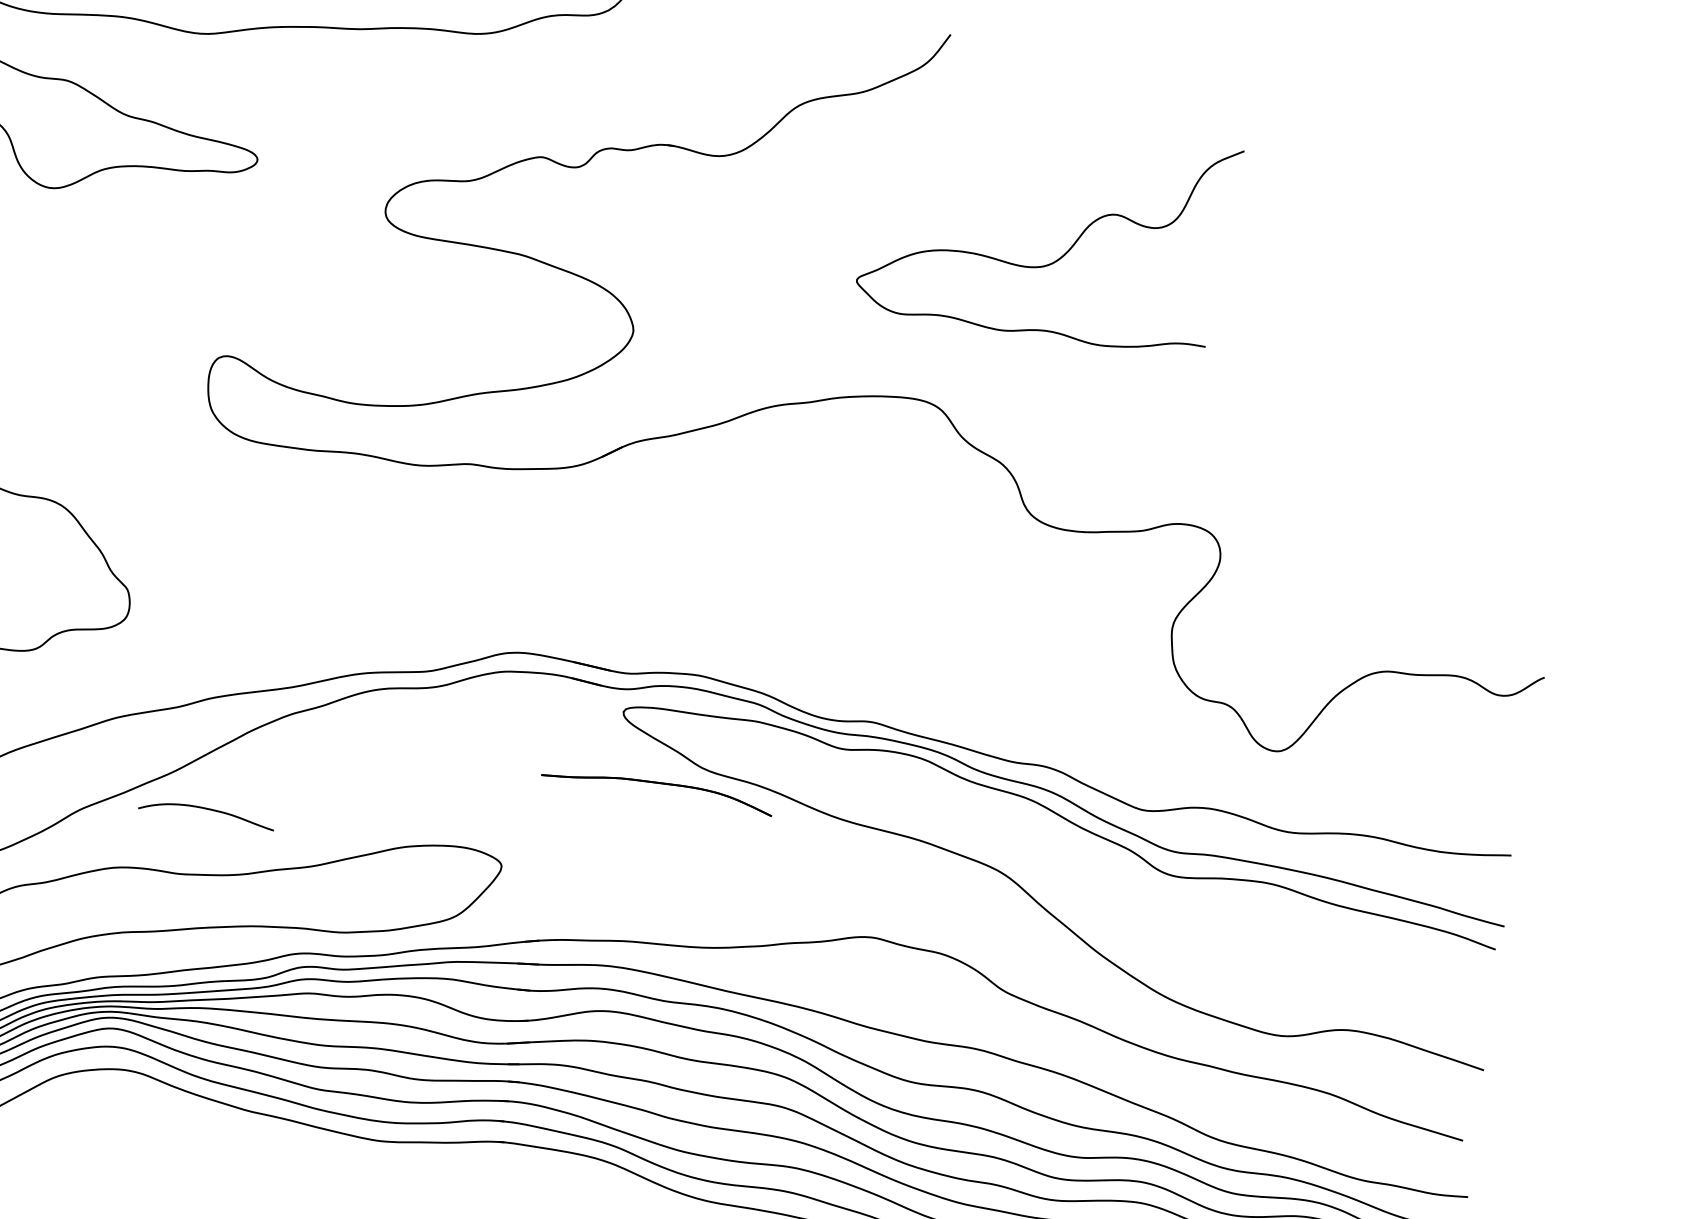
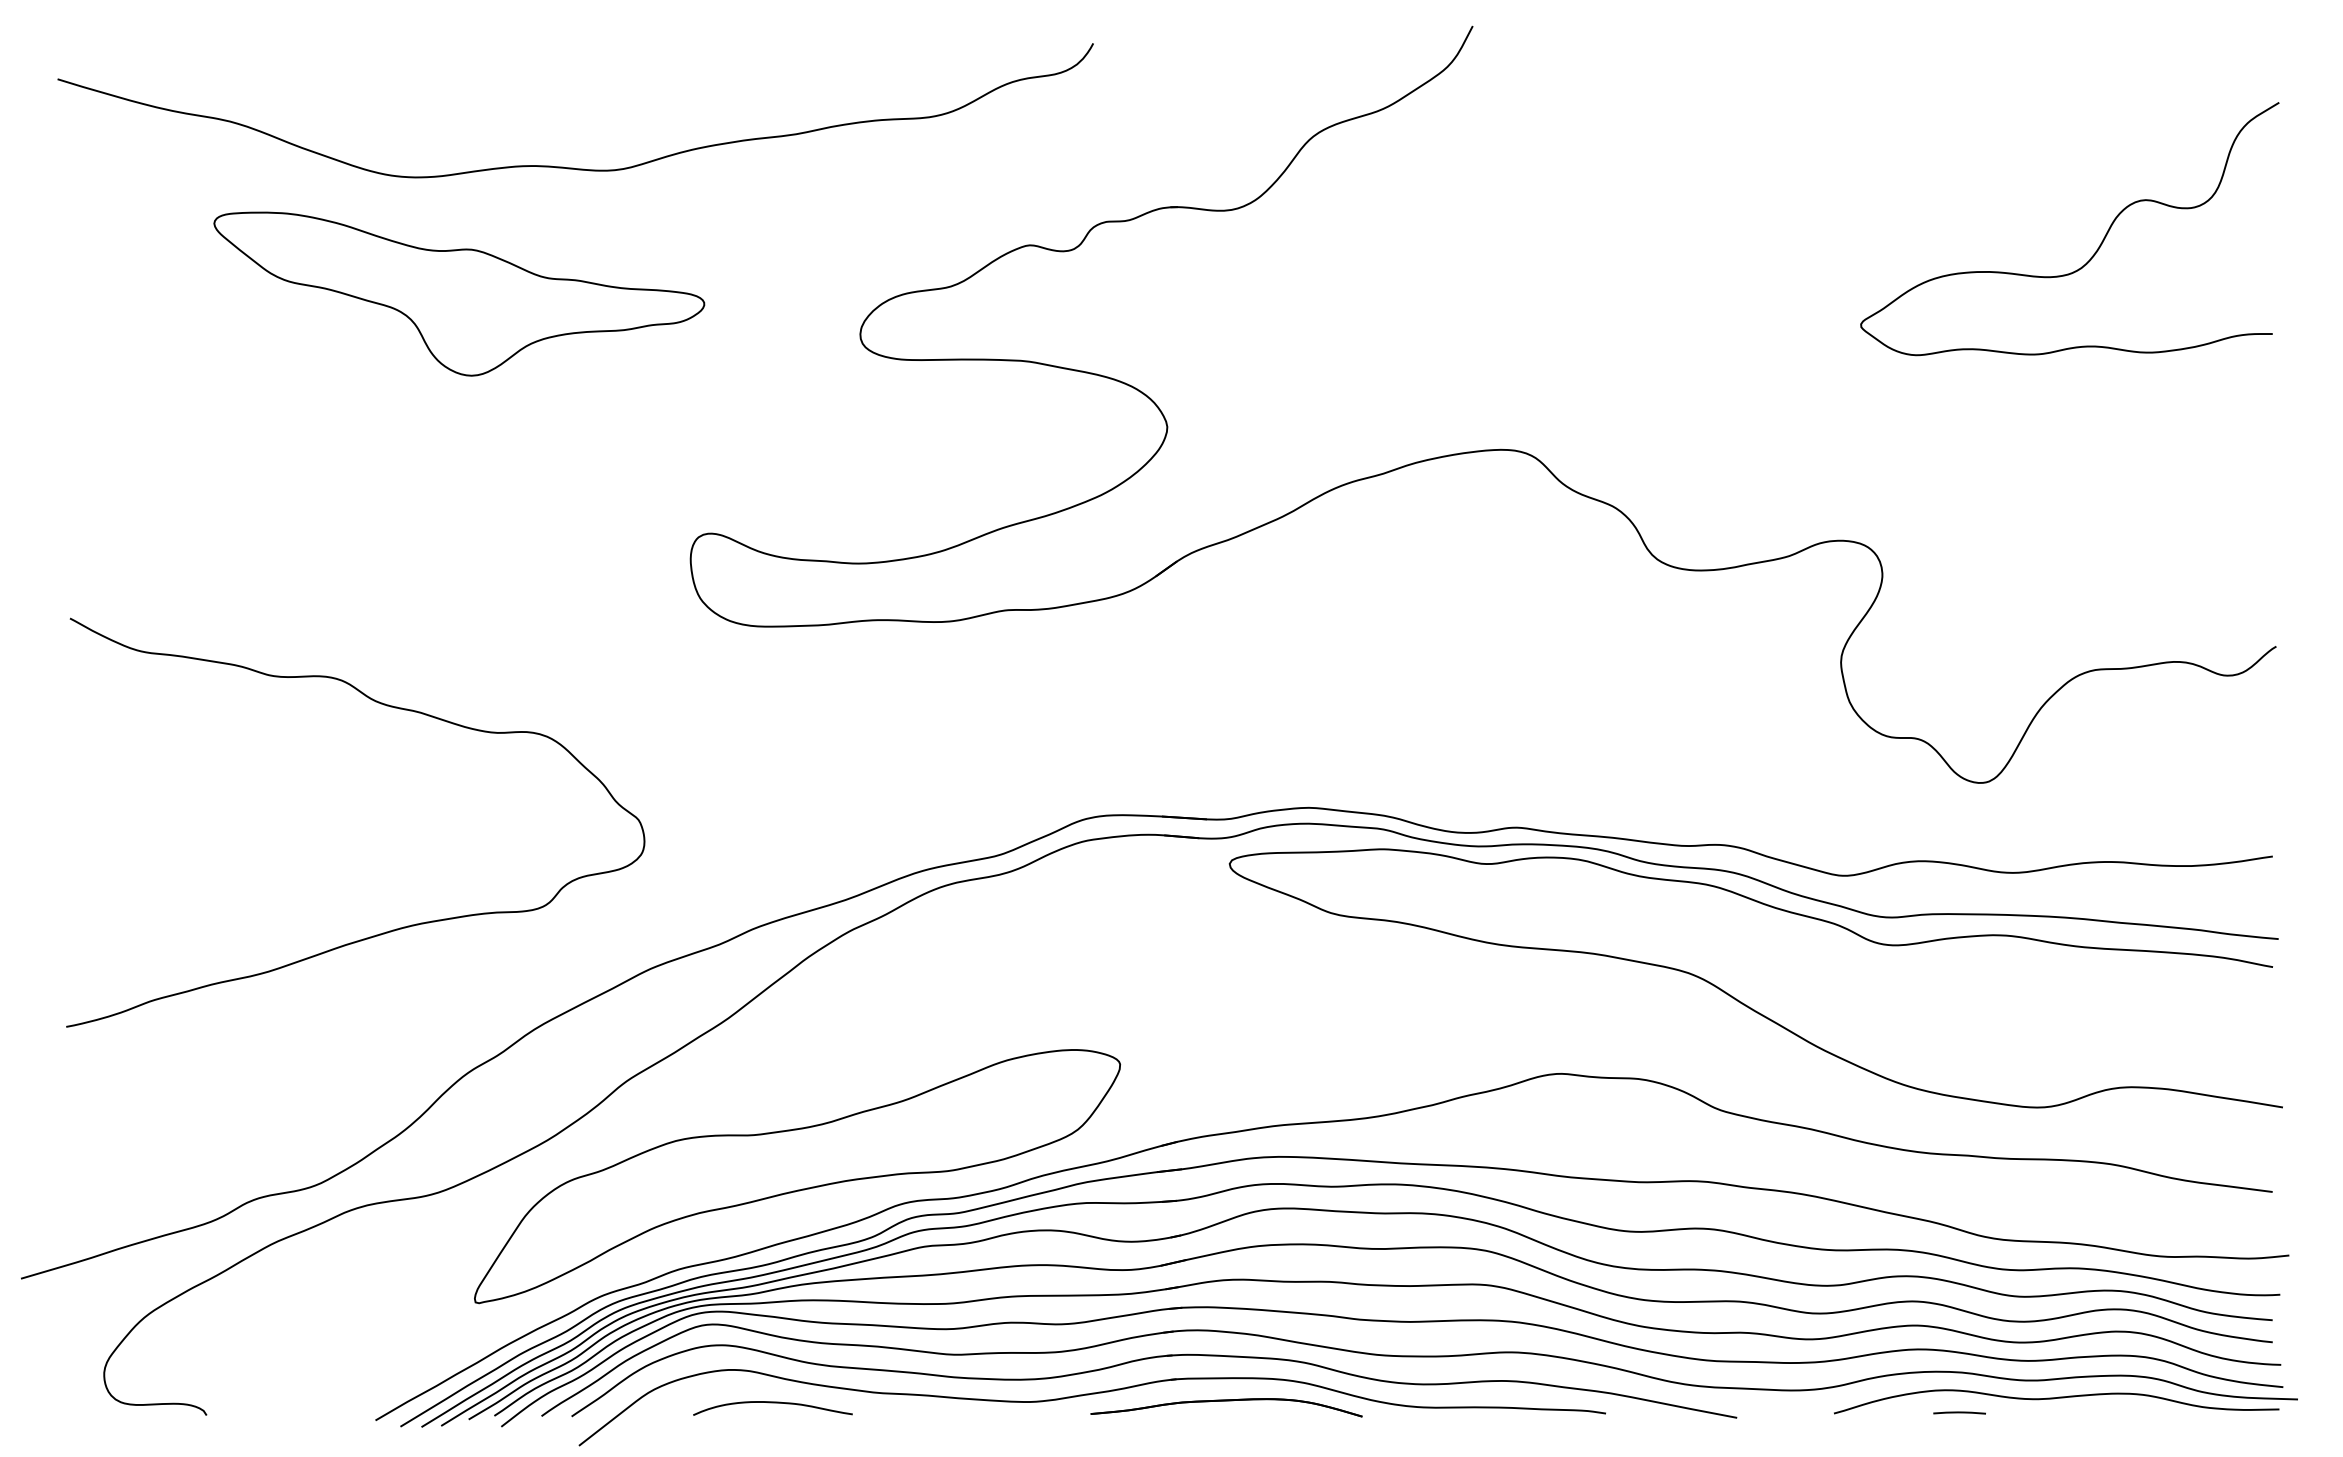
curve: (1070, 247) -> (2098, 246), moved
part: (657, 788) -> (1226, 1407), moved
curve: (207, 809) -> (772, 1403), moved

